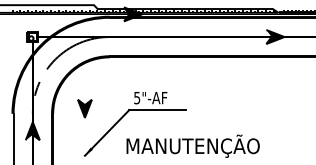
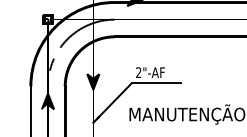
text: (137, 97) -> (138, 72), 5"-AF -> 2"-AF

